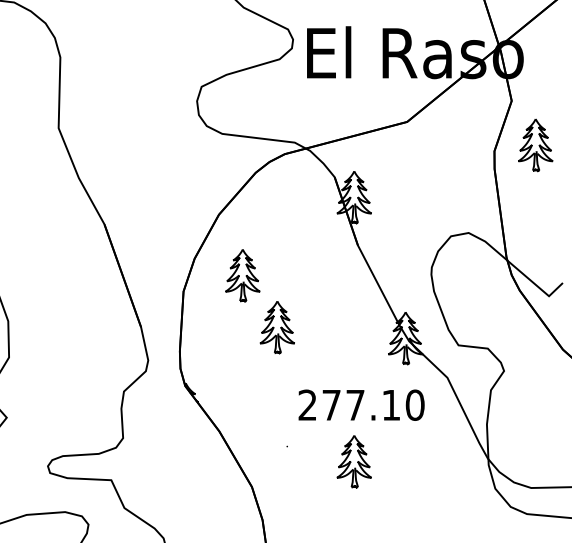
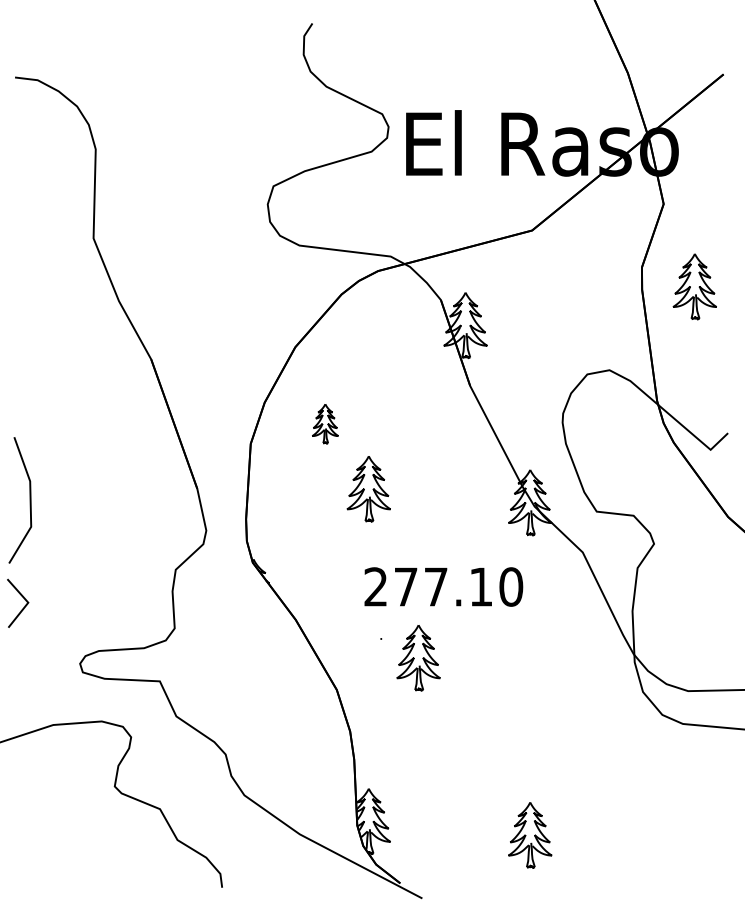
part: (535, 144) -> (694, 286), moved
part: (242, 275) -> (325, 423), size x0.6
text: (361, 404) -> (443, 586), moved
part: (354, 462) -> (418, 658), moved

